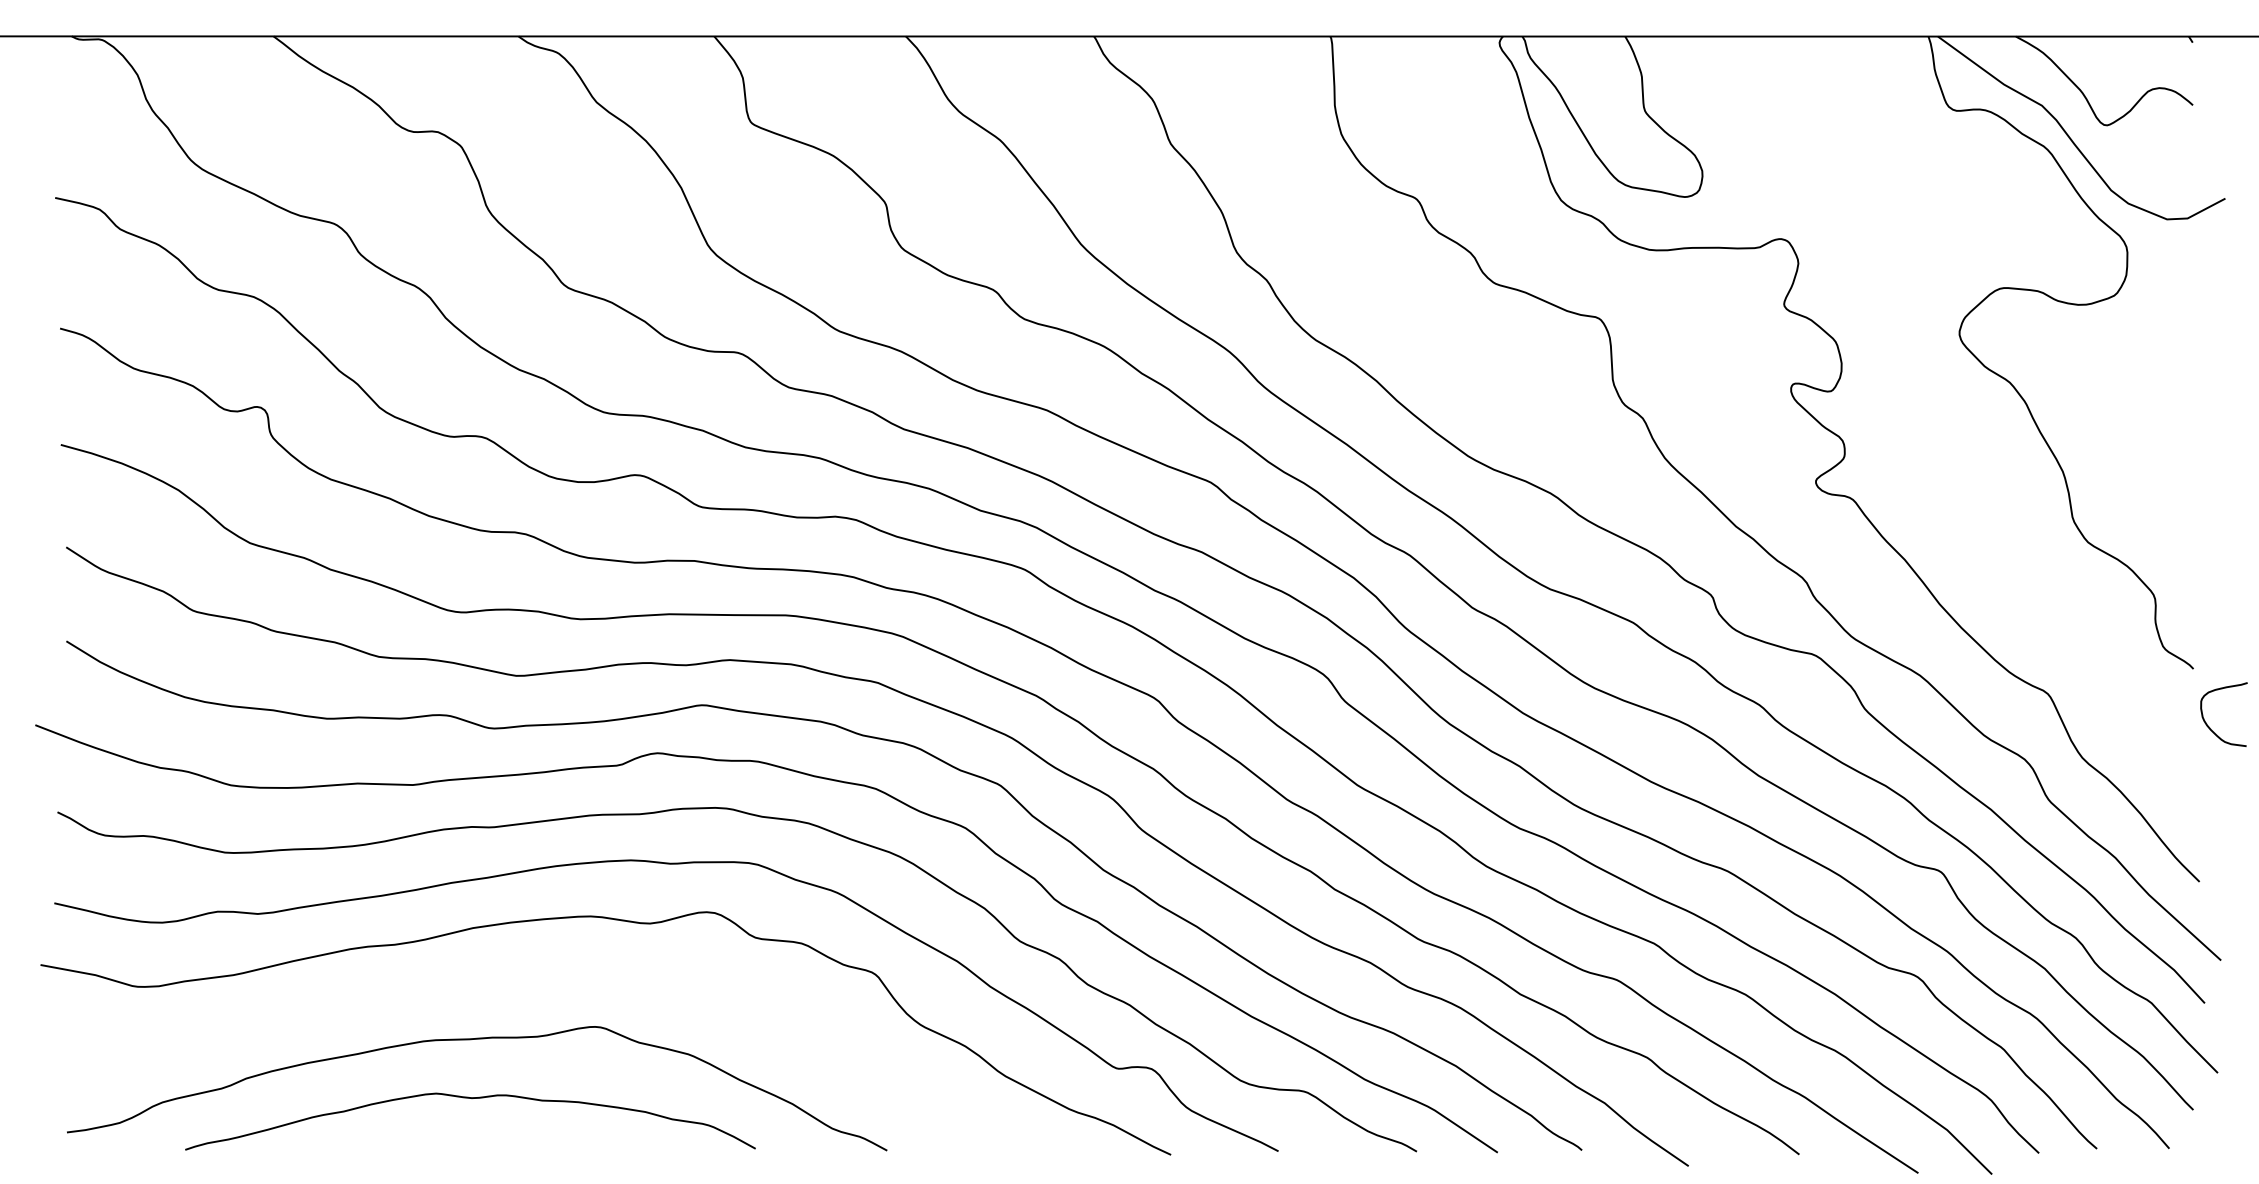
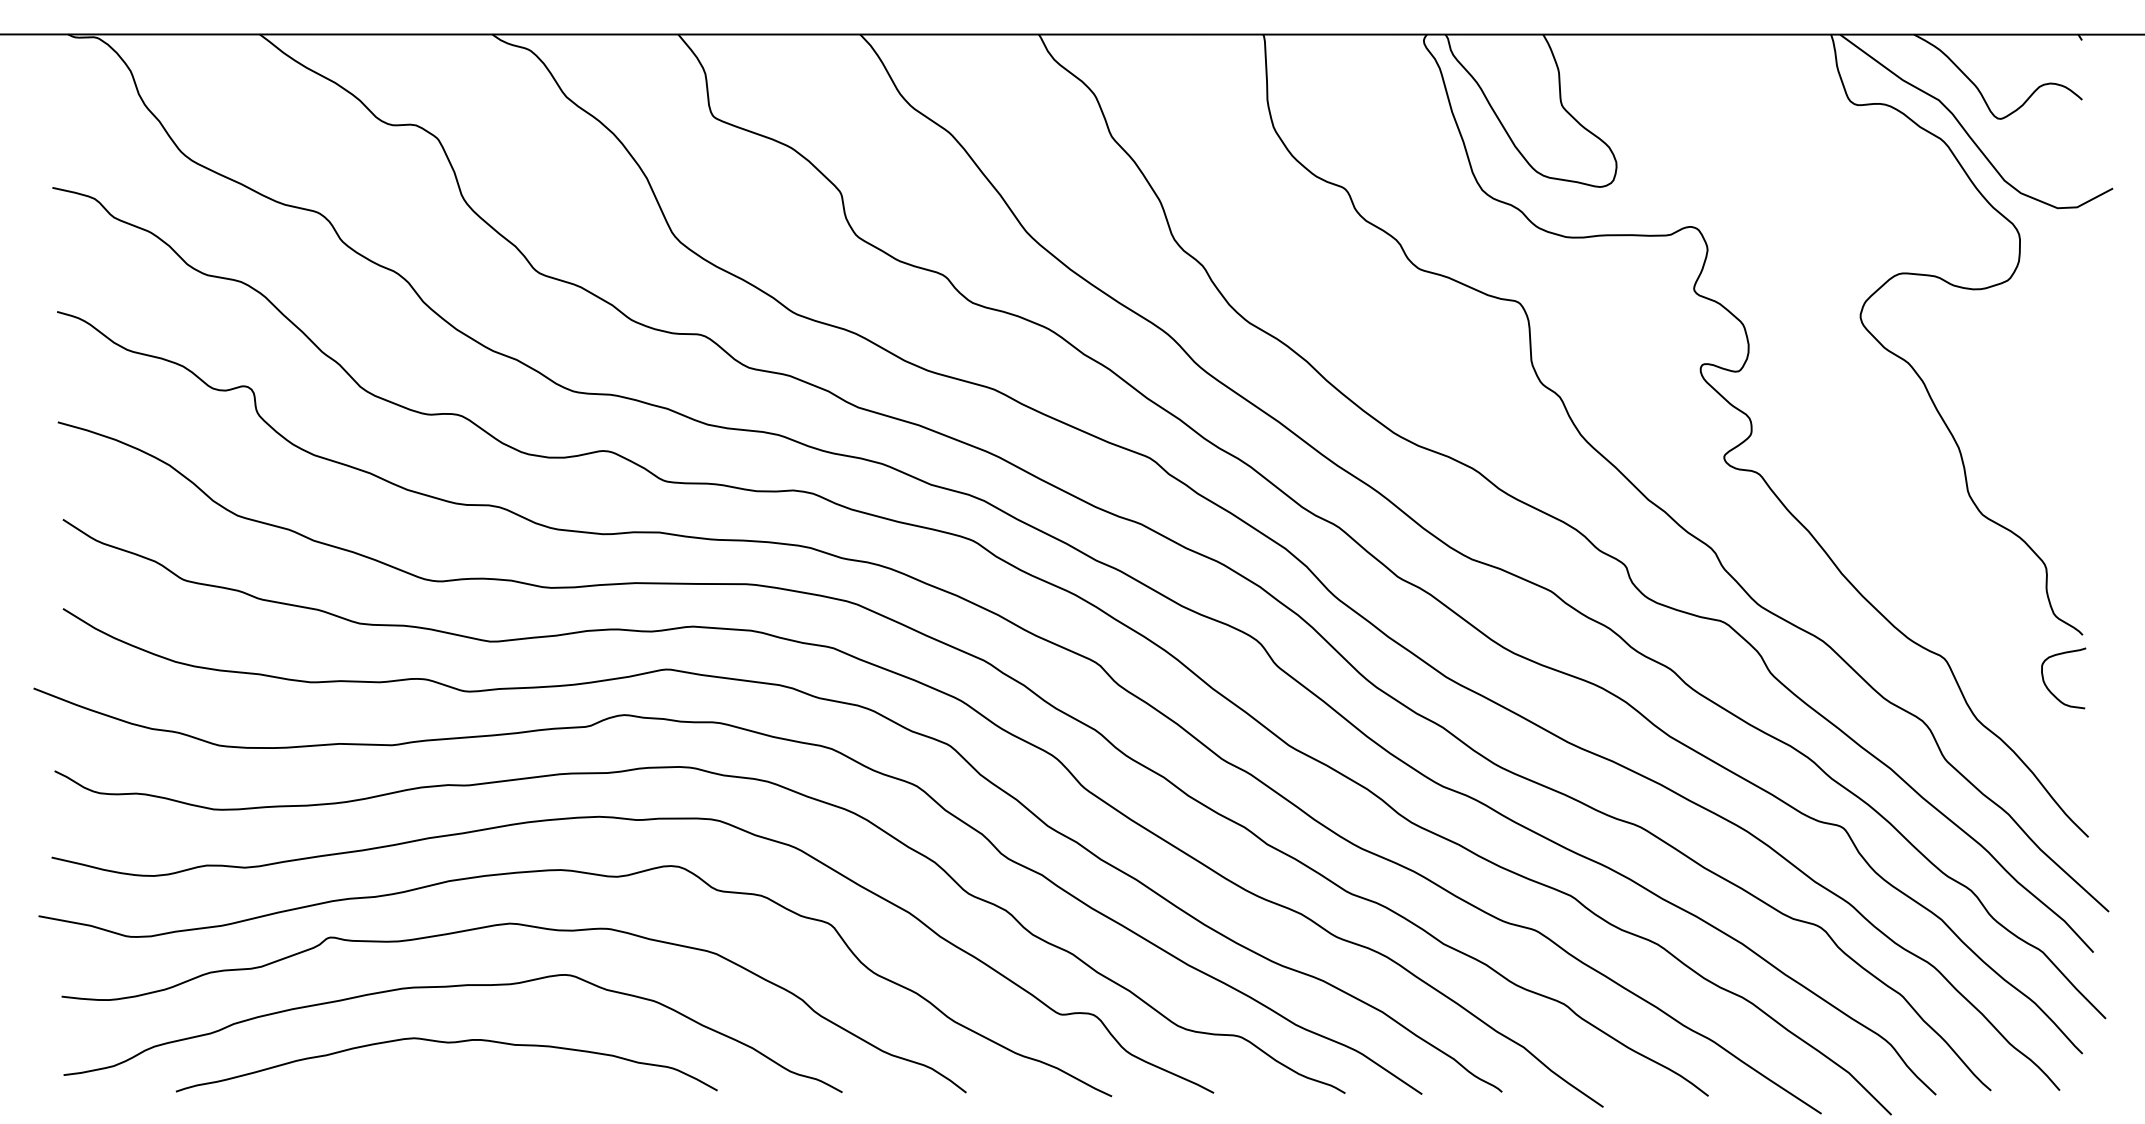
curve: (2207, 724) -> (2048, 687), moved
curve: (552, 975) -> (524, 926), added

